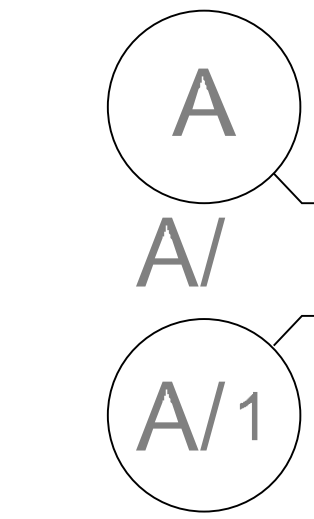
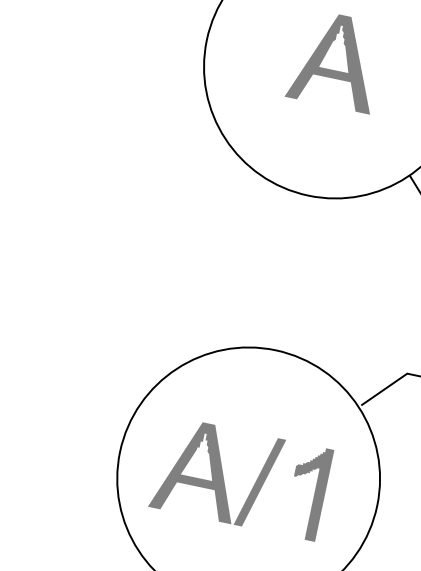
part: (180, 251) -> (263, 253), removed
part: (248, 415) -> (307, 491), size x1.43

